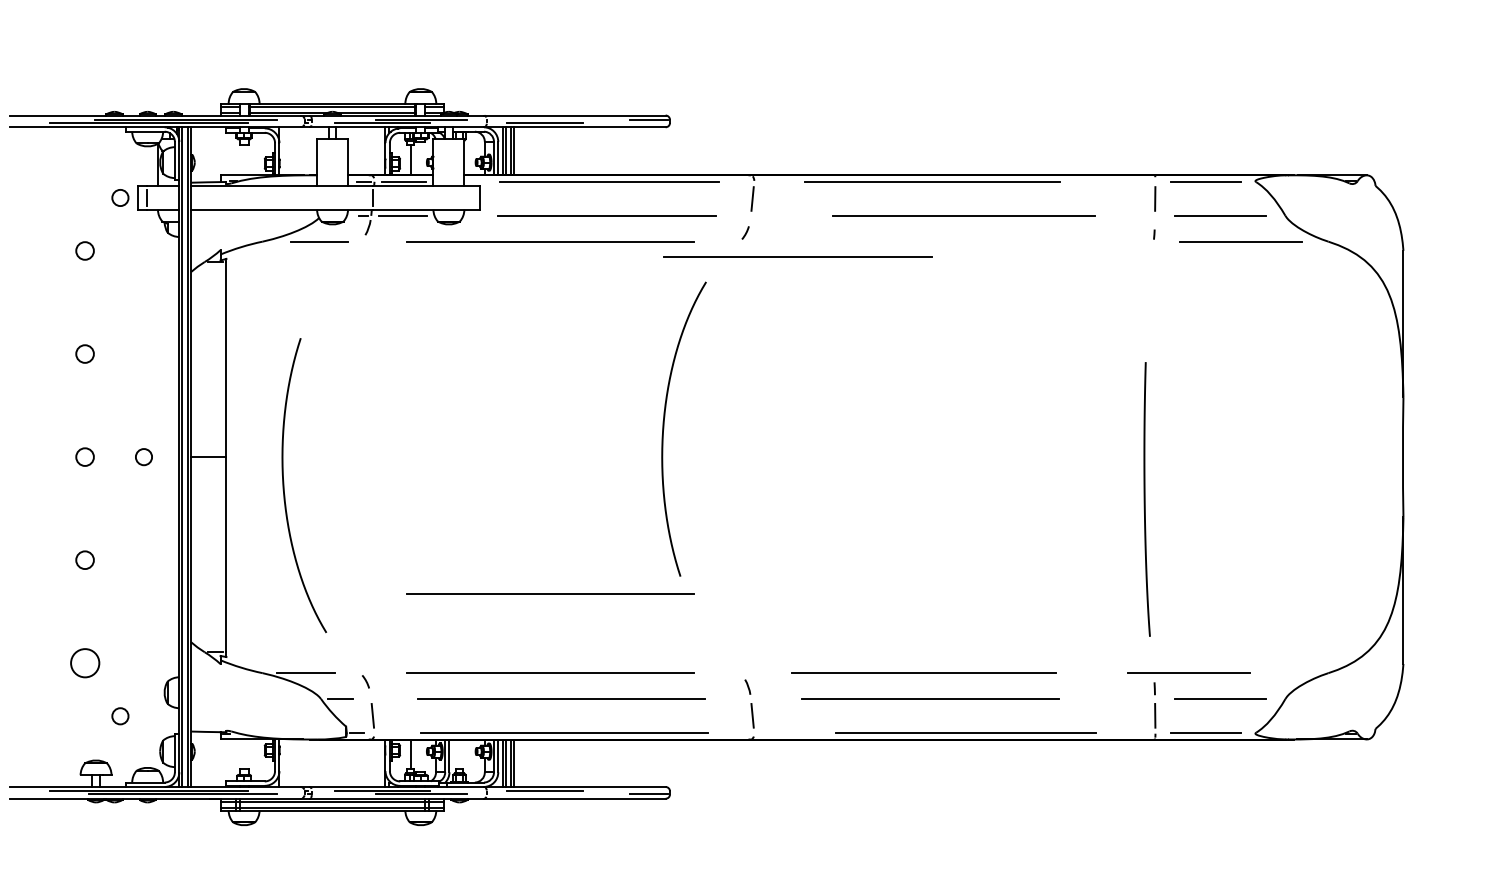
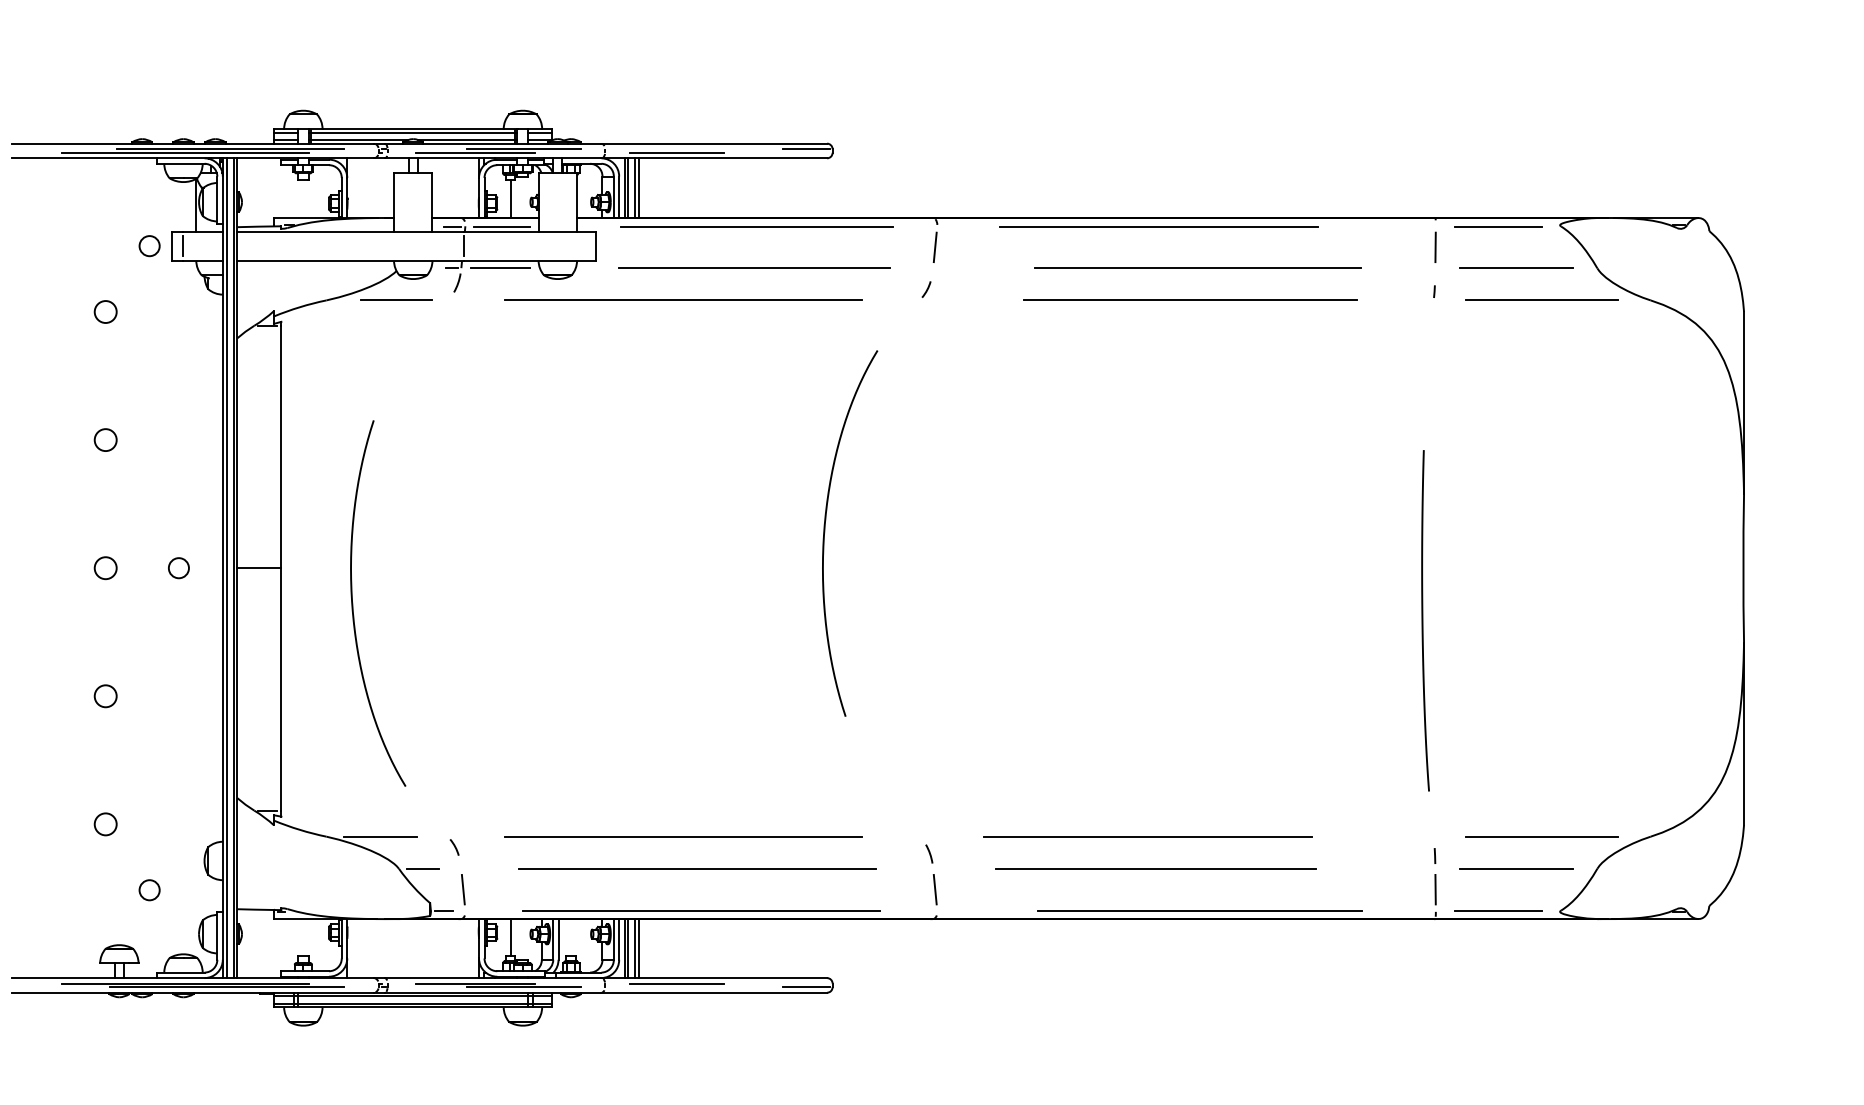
line: (797, 256) -> (1190, 299), moved
line: (550, 594) -> (683, 738), removed
circle: (84, 663) -> (105, 824), size x0.62
line: (1188, 673) -> (1541, 836), moved

